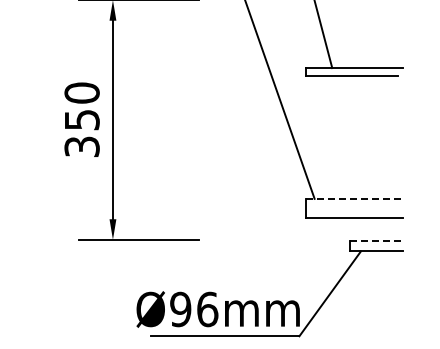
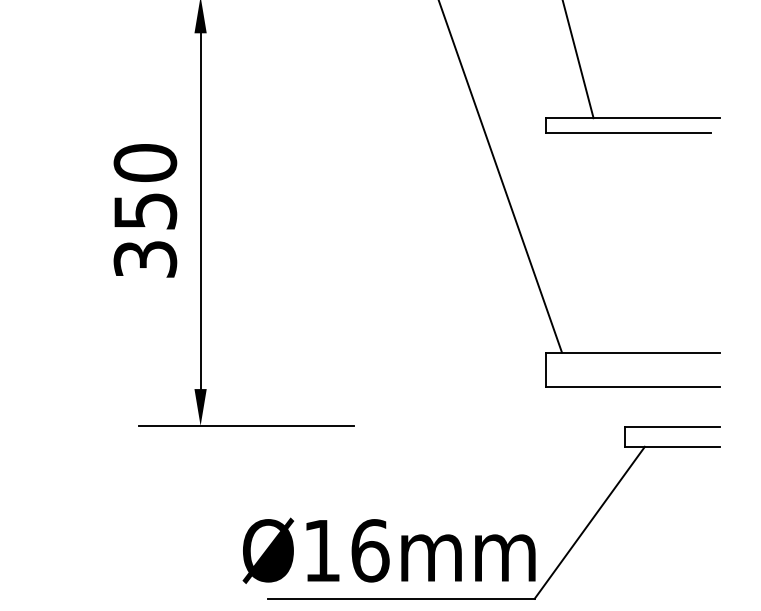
line: (354, 198) -> (633, 351), dashed -> solid
line: (376, 240) -> (672, 427), dashed -> solid
text: (180, 309) -> (321, 550), Ø96mm -> Ø16mm

